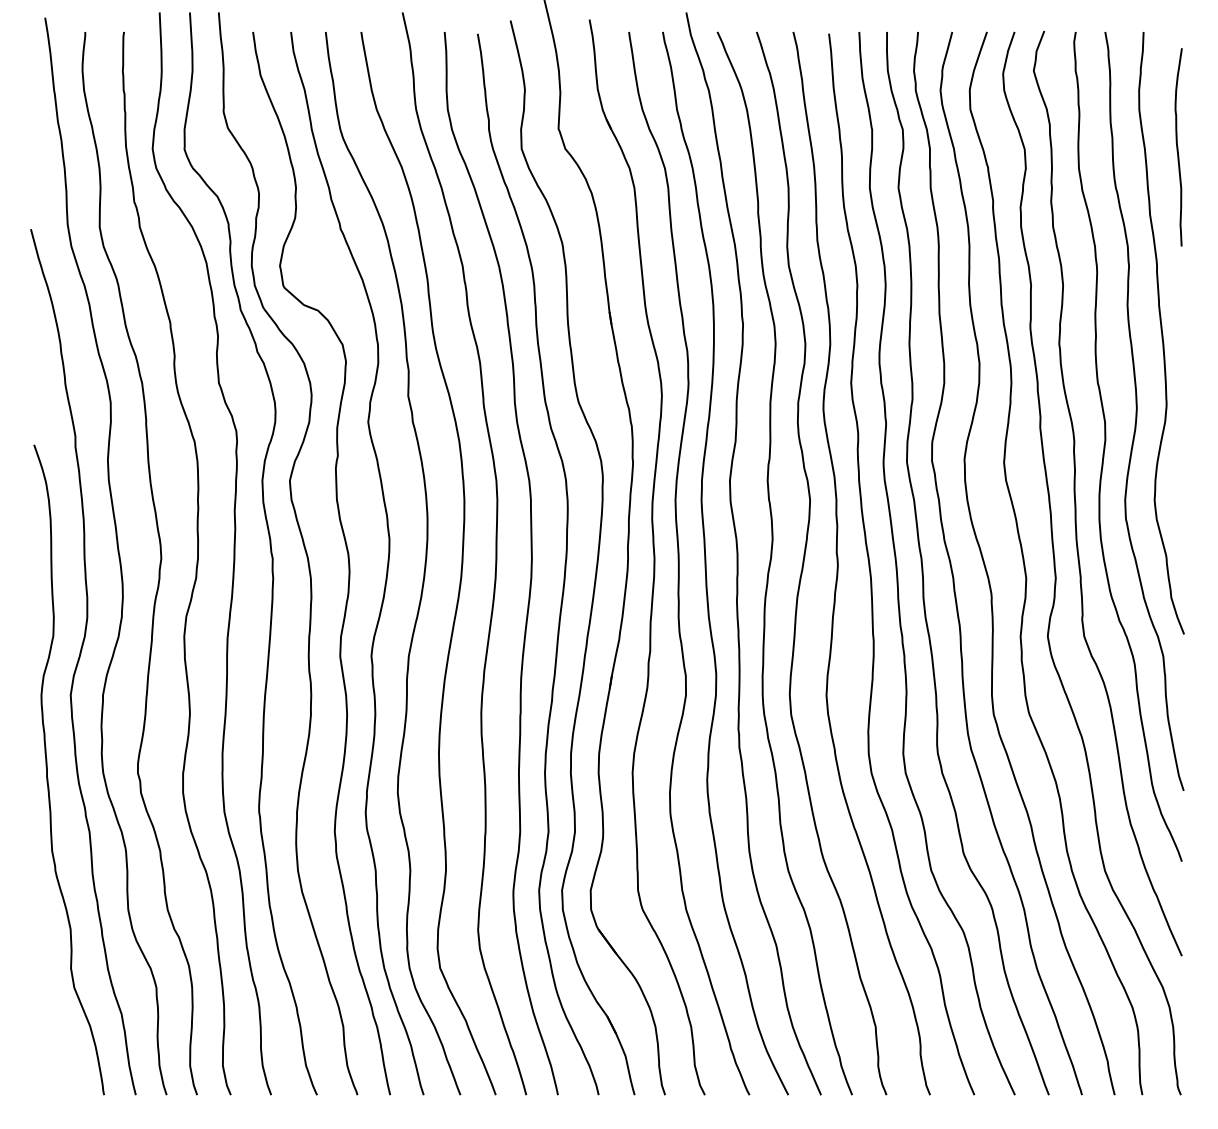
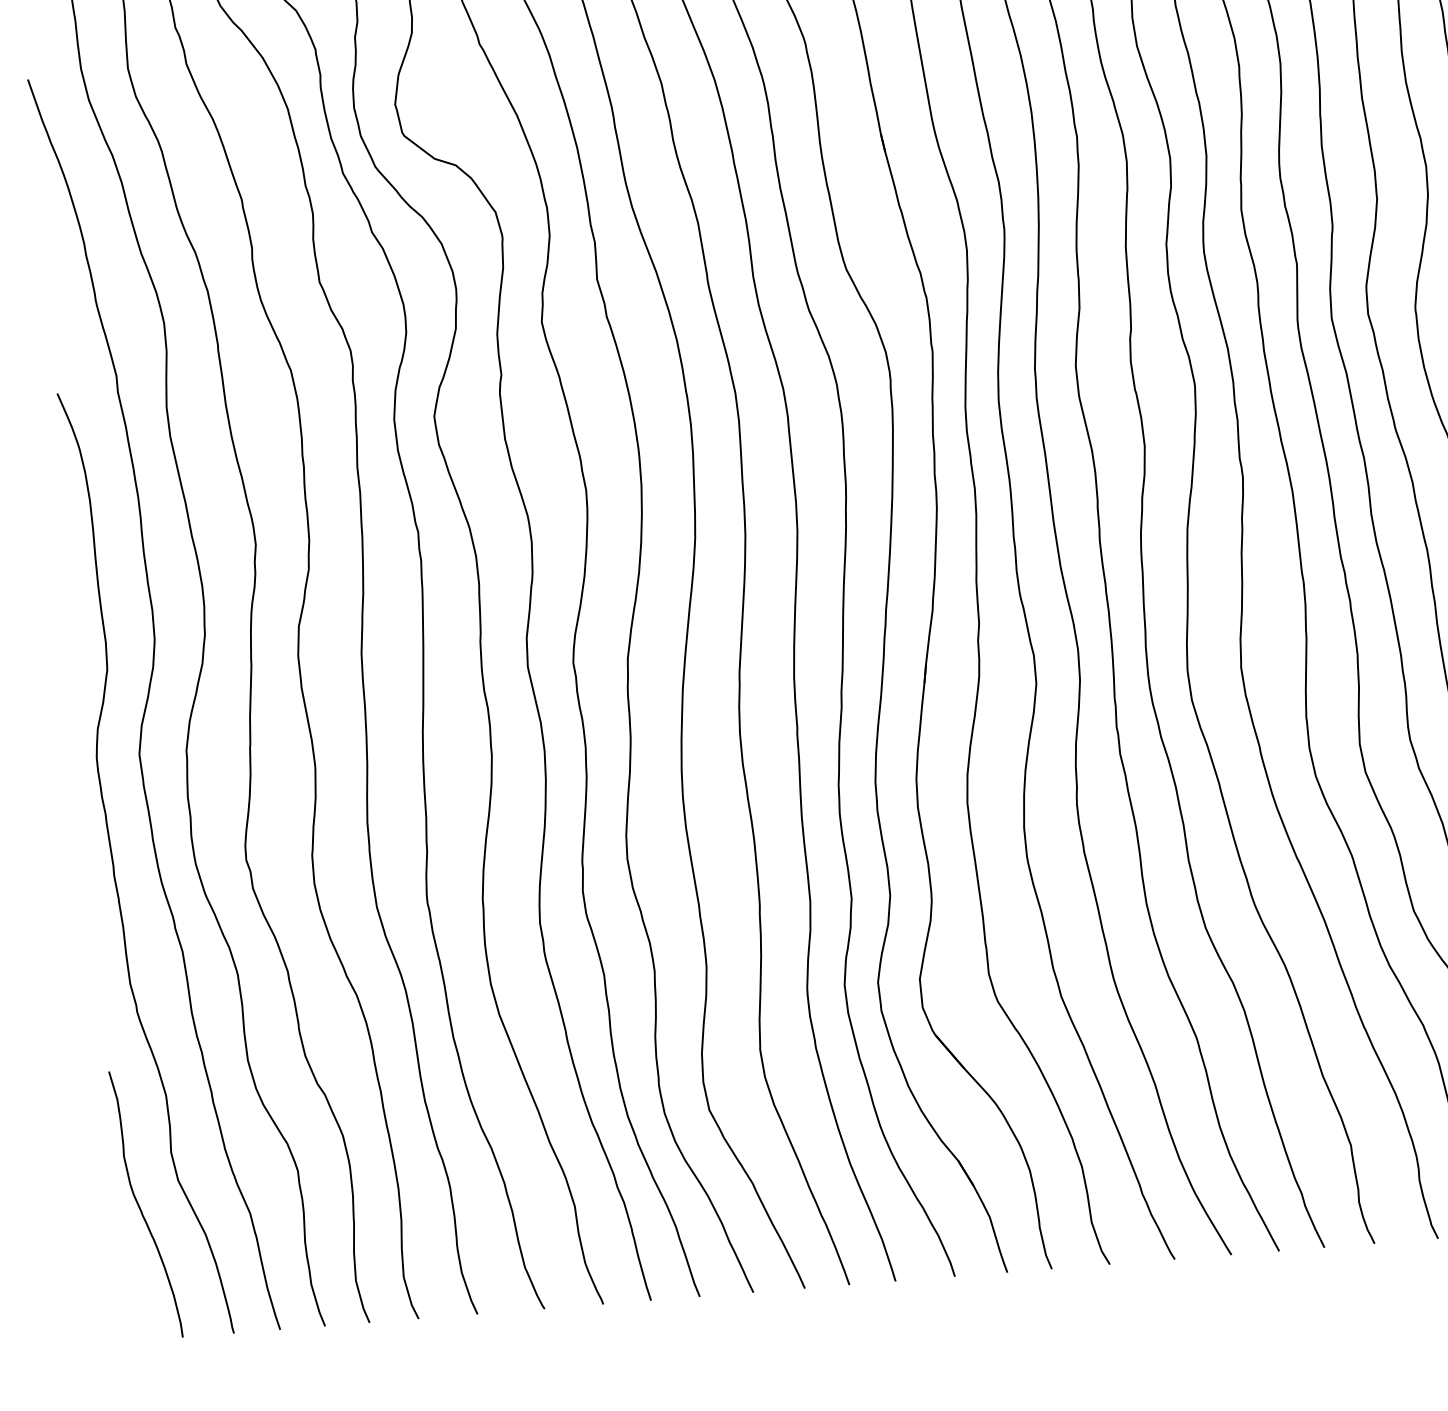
curve: (47, 1003) -> (140, 1206), added

